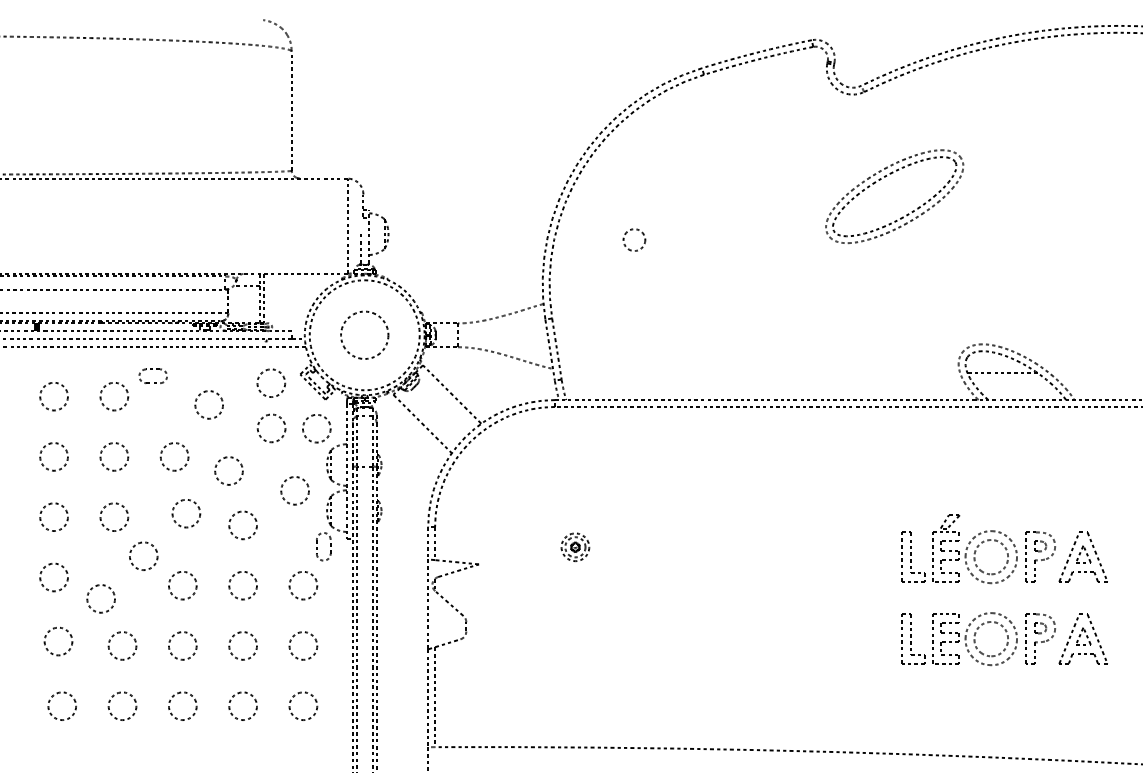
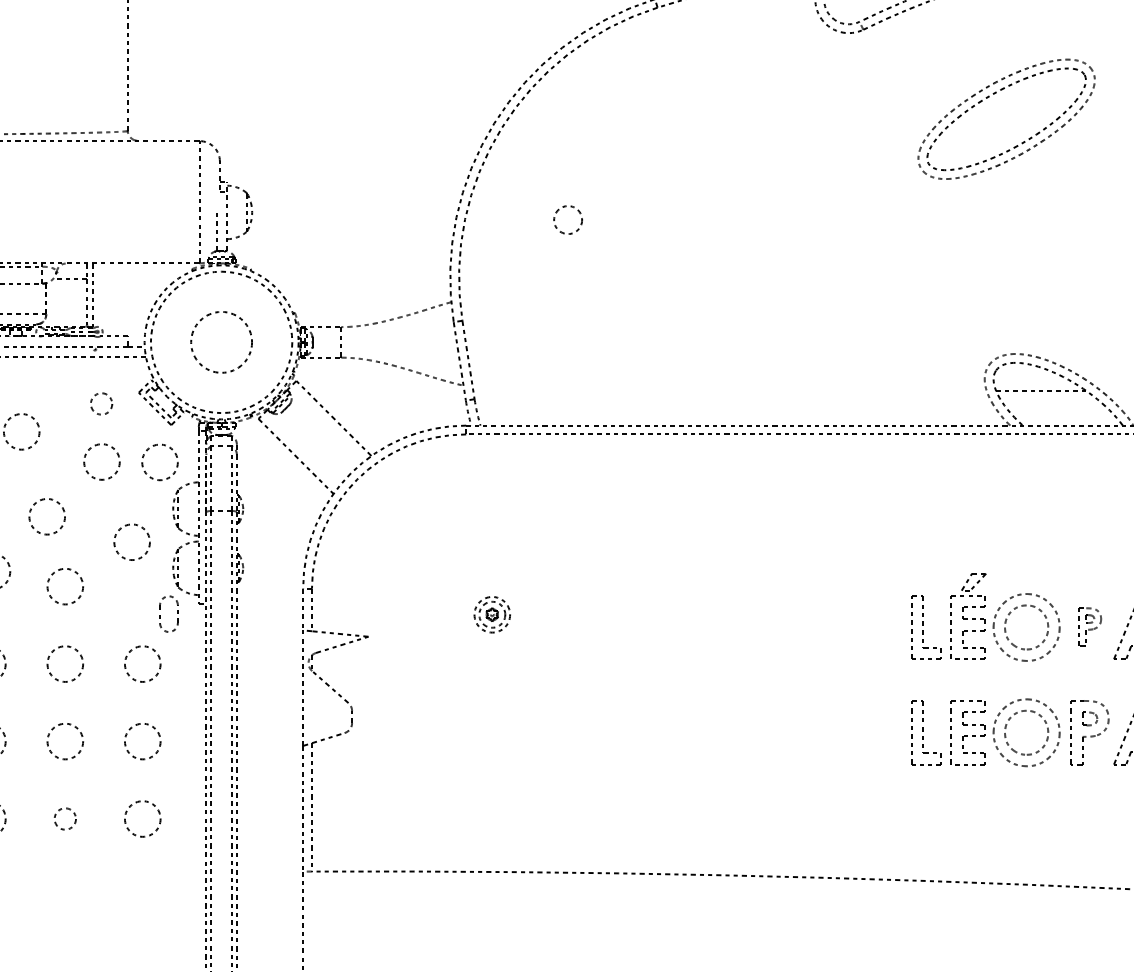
part: (885, 177) -> (994, 94), moved
circle: (271, 383) -> (101, 404), size x0.6
part: (1040, 556) -> (1089, 626), size x0.6
circle: (243, 706) -> (65, 819), size x0.6

